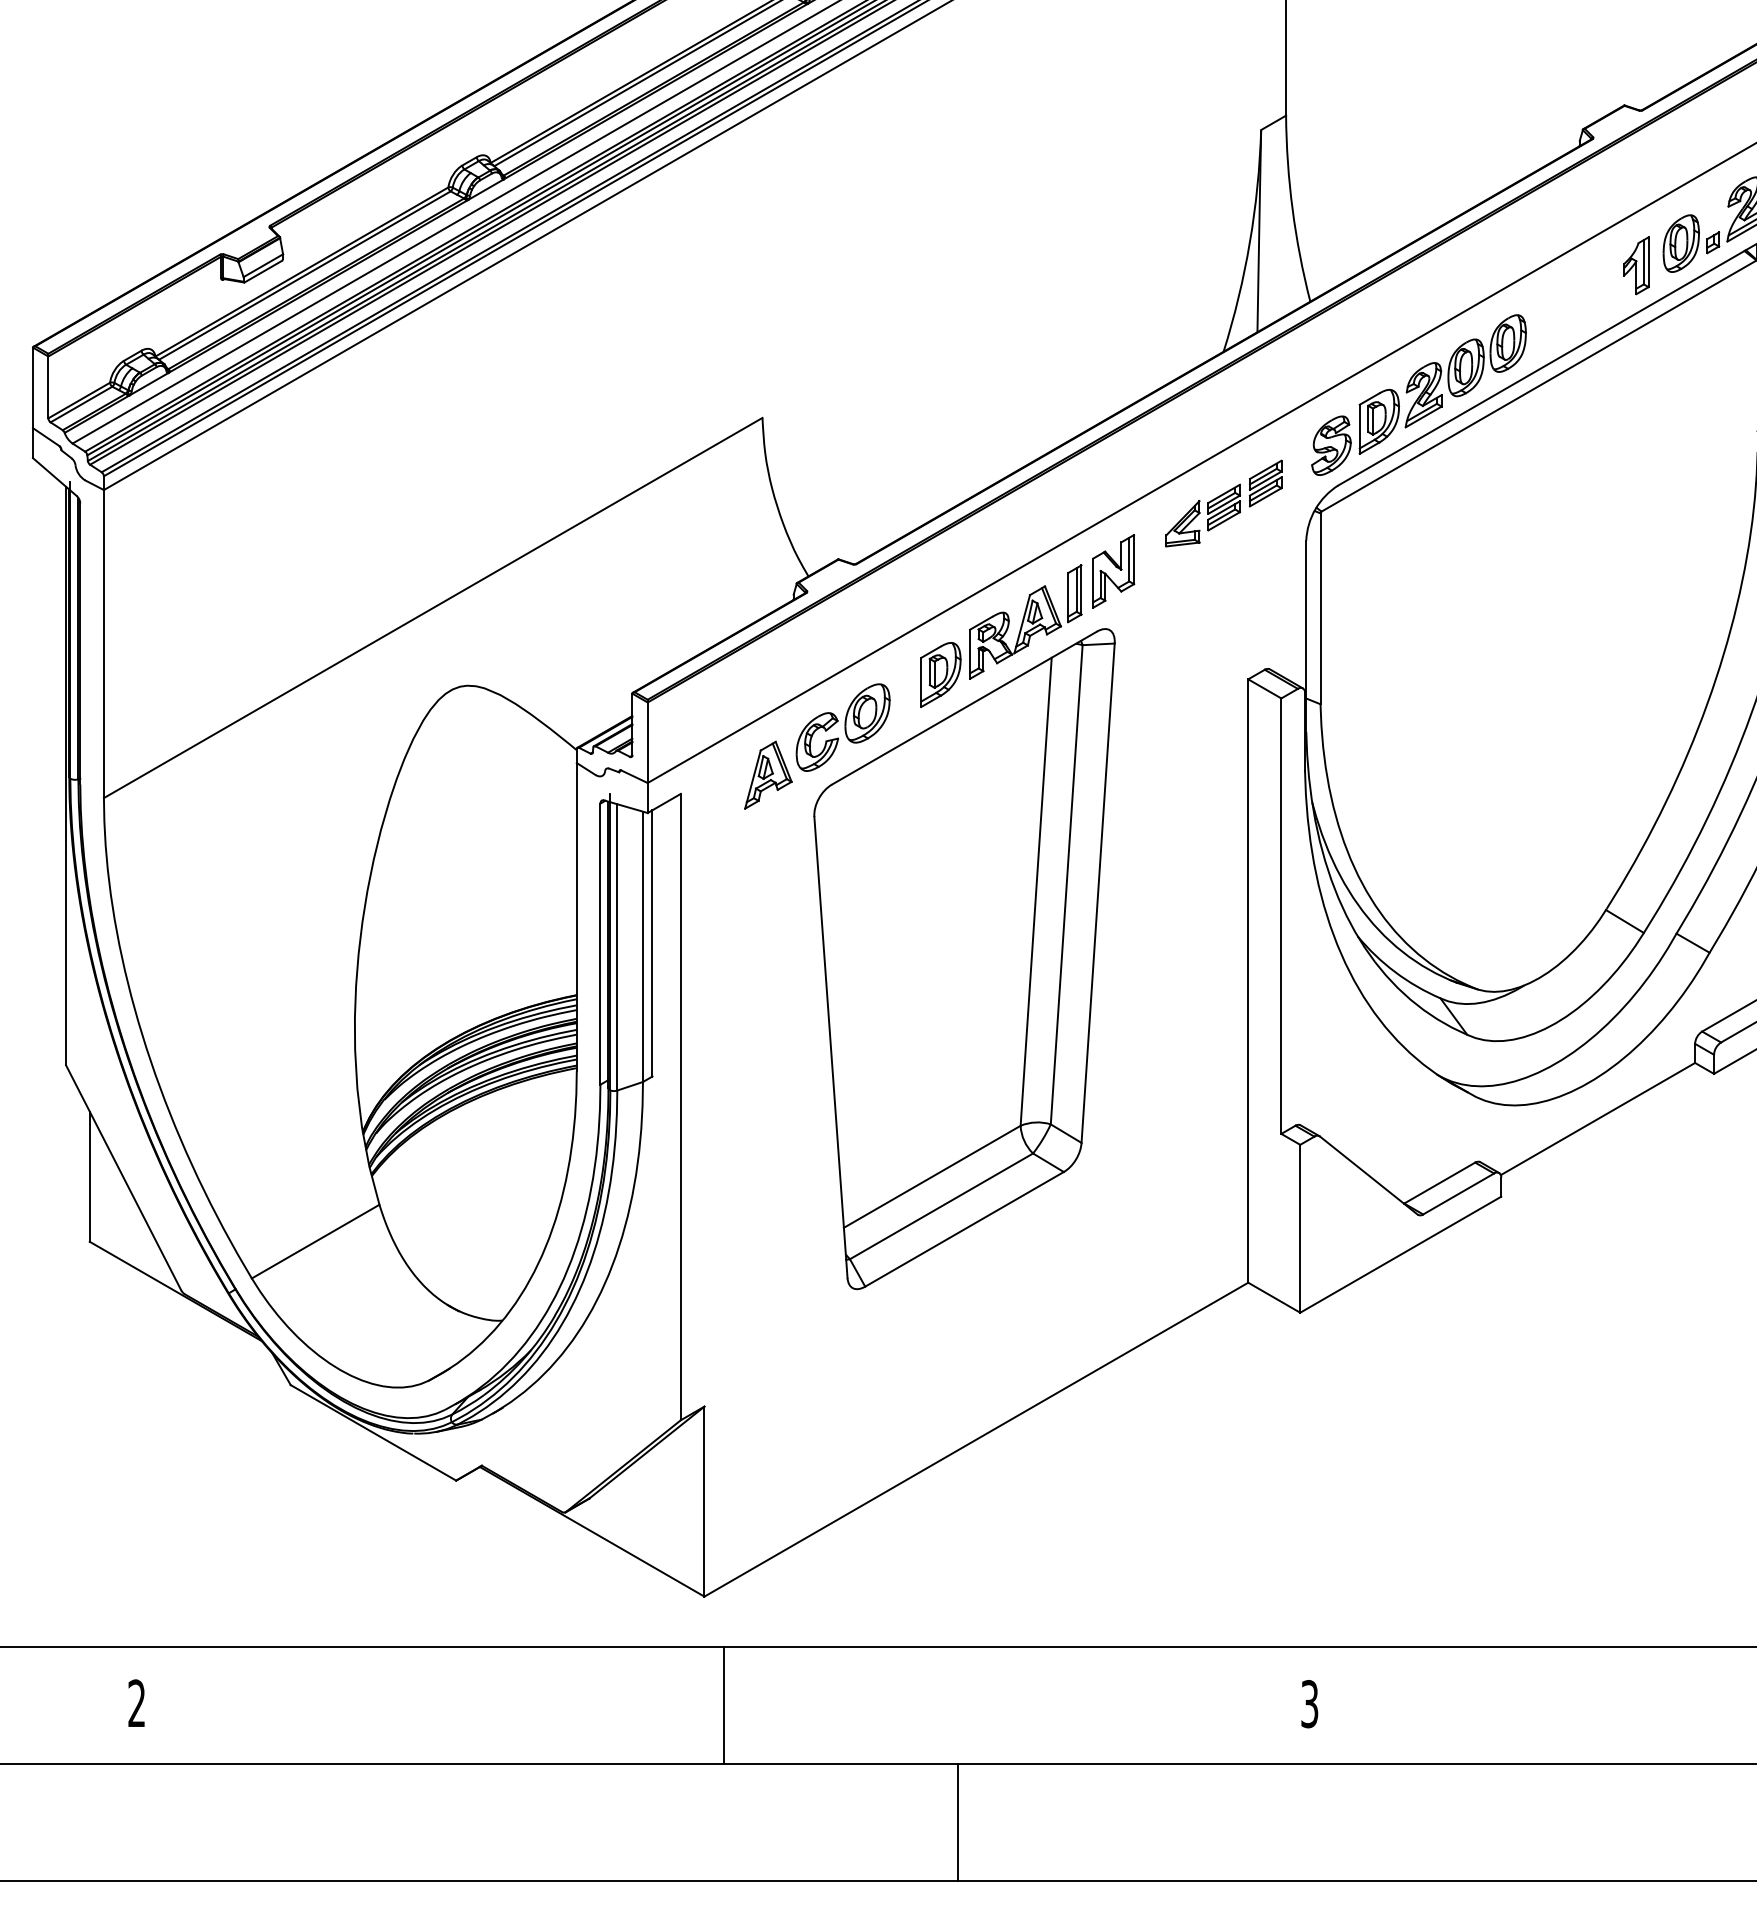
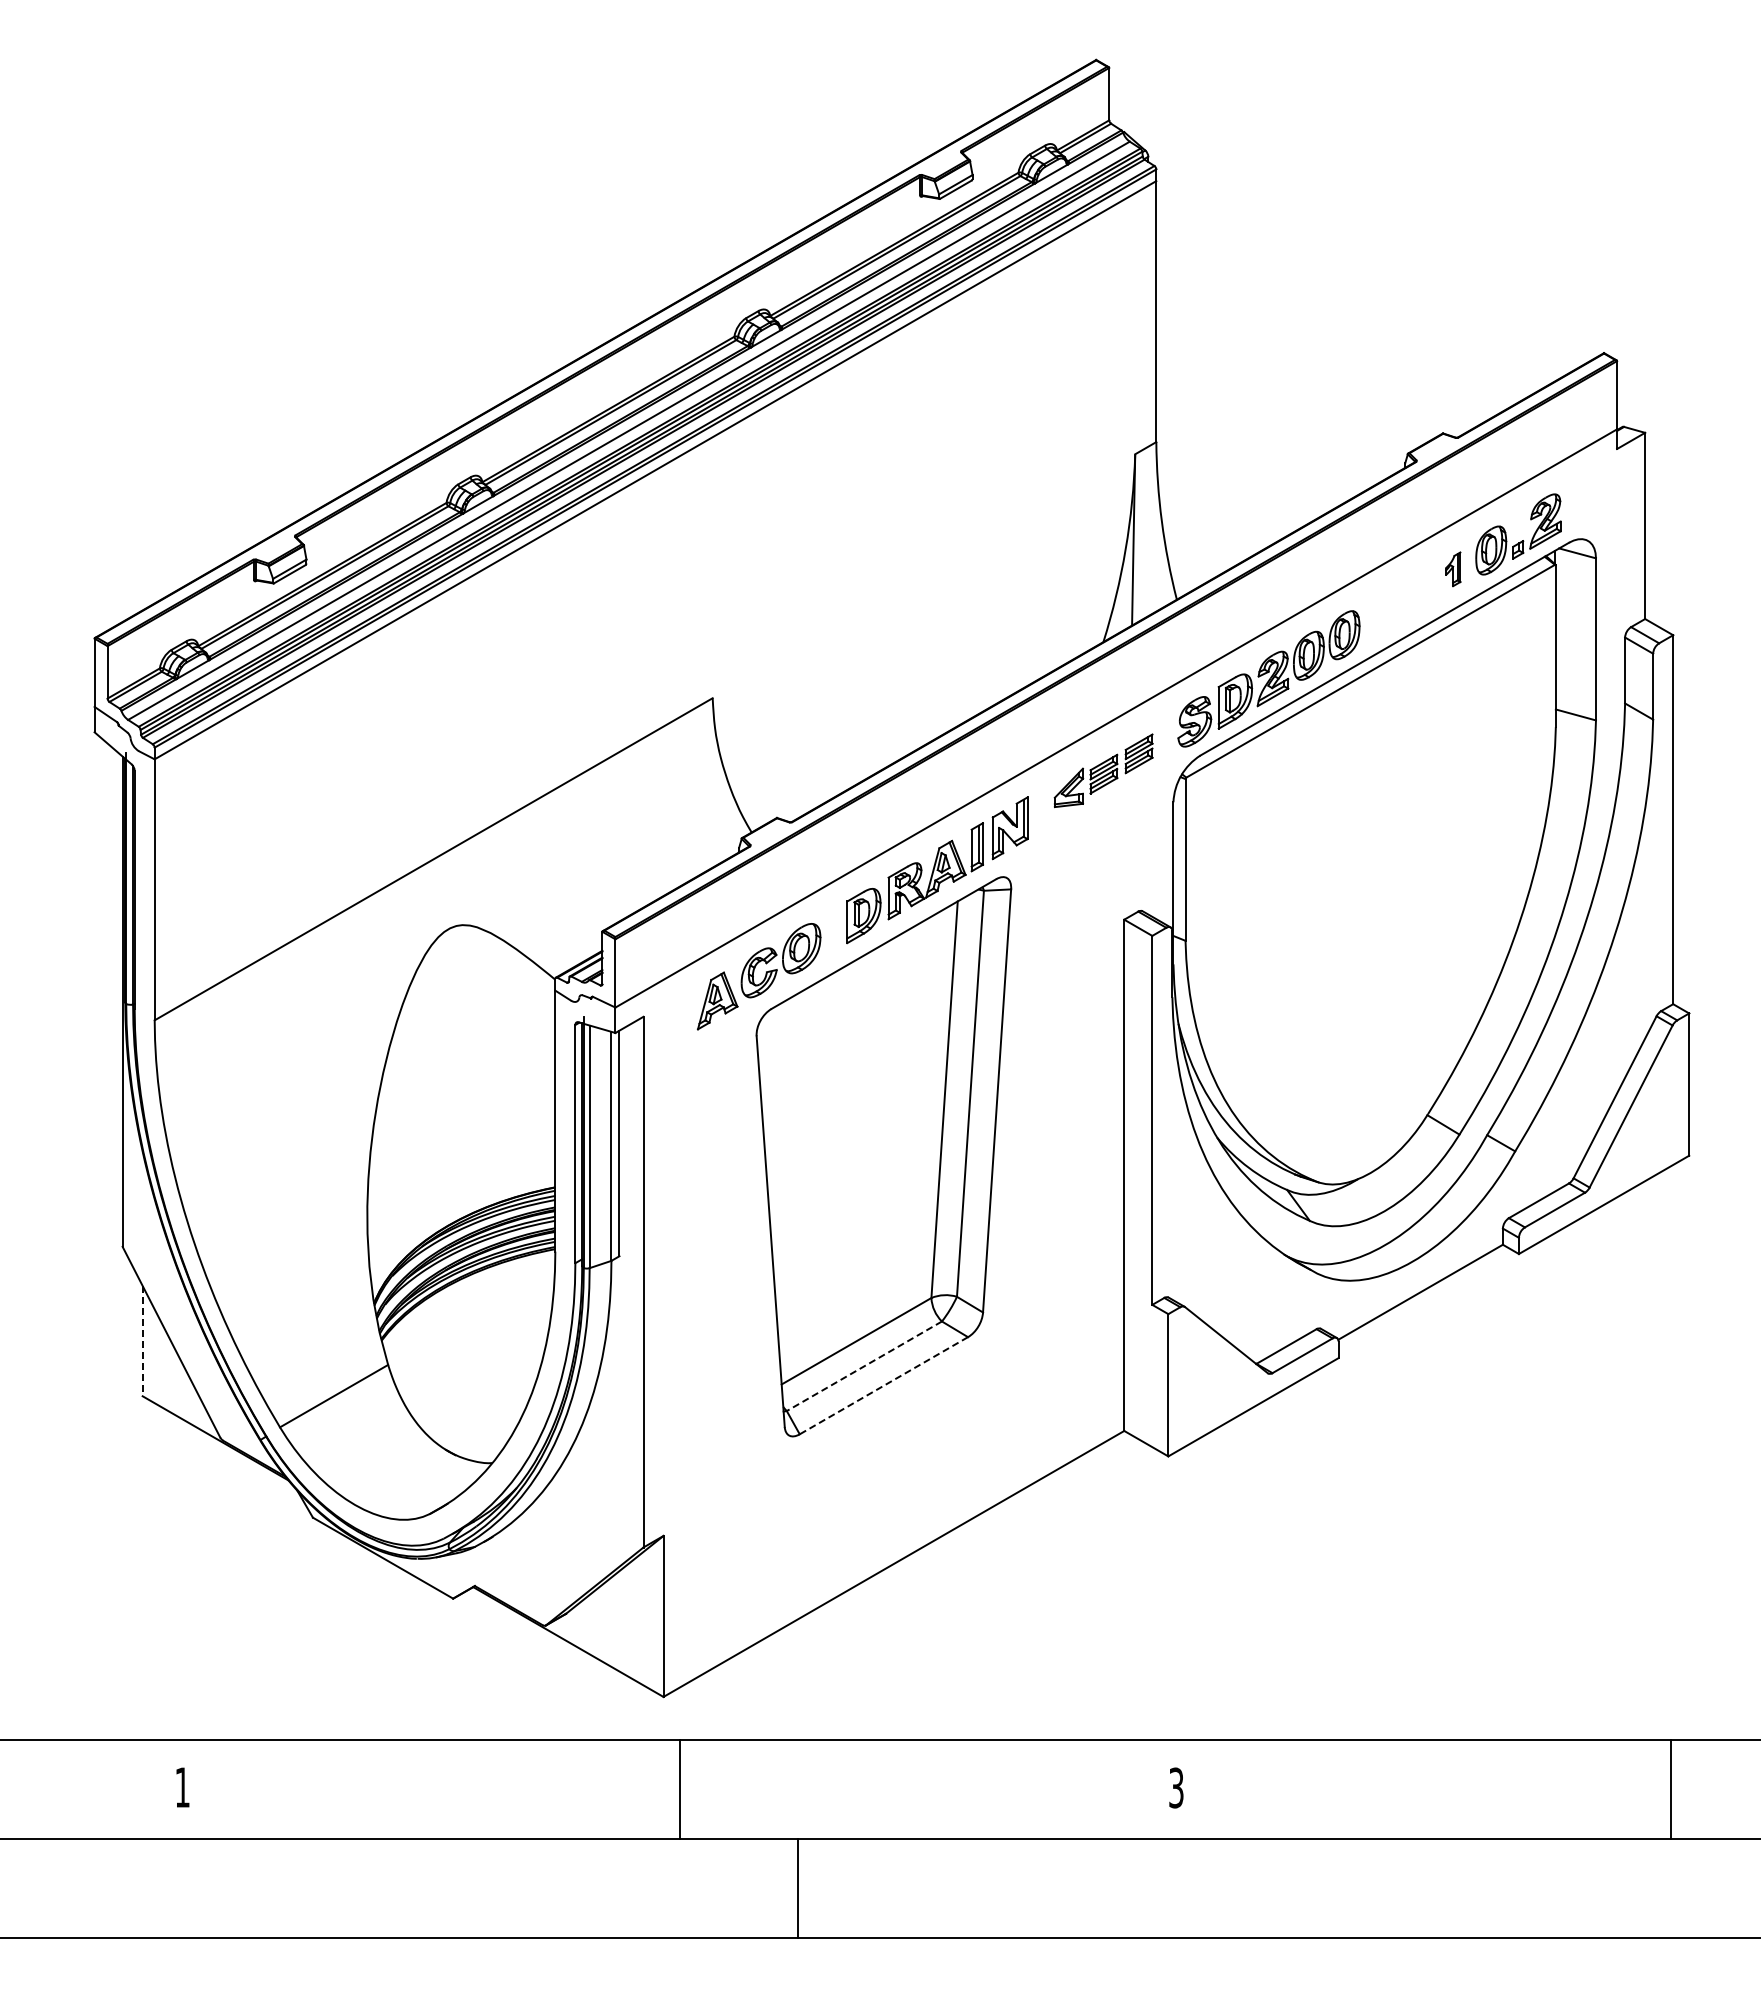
part: (1635, 266) -> (1452, 569), size x0.7
line: (89, 1177) -> (142, 1341), solid -> dashed
line: (941, 1206) -> (864, 1366), solid -> dashed
line: (964, 1229) -> (883, 1385), solid -> dashed
text: (136, 1703) -> (182, 1787), 2 -> 1
line: (958, 1822) -> (798, 1888), moved

